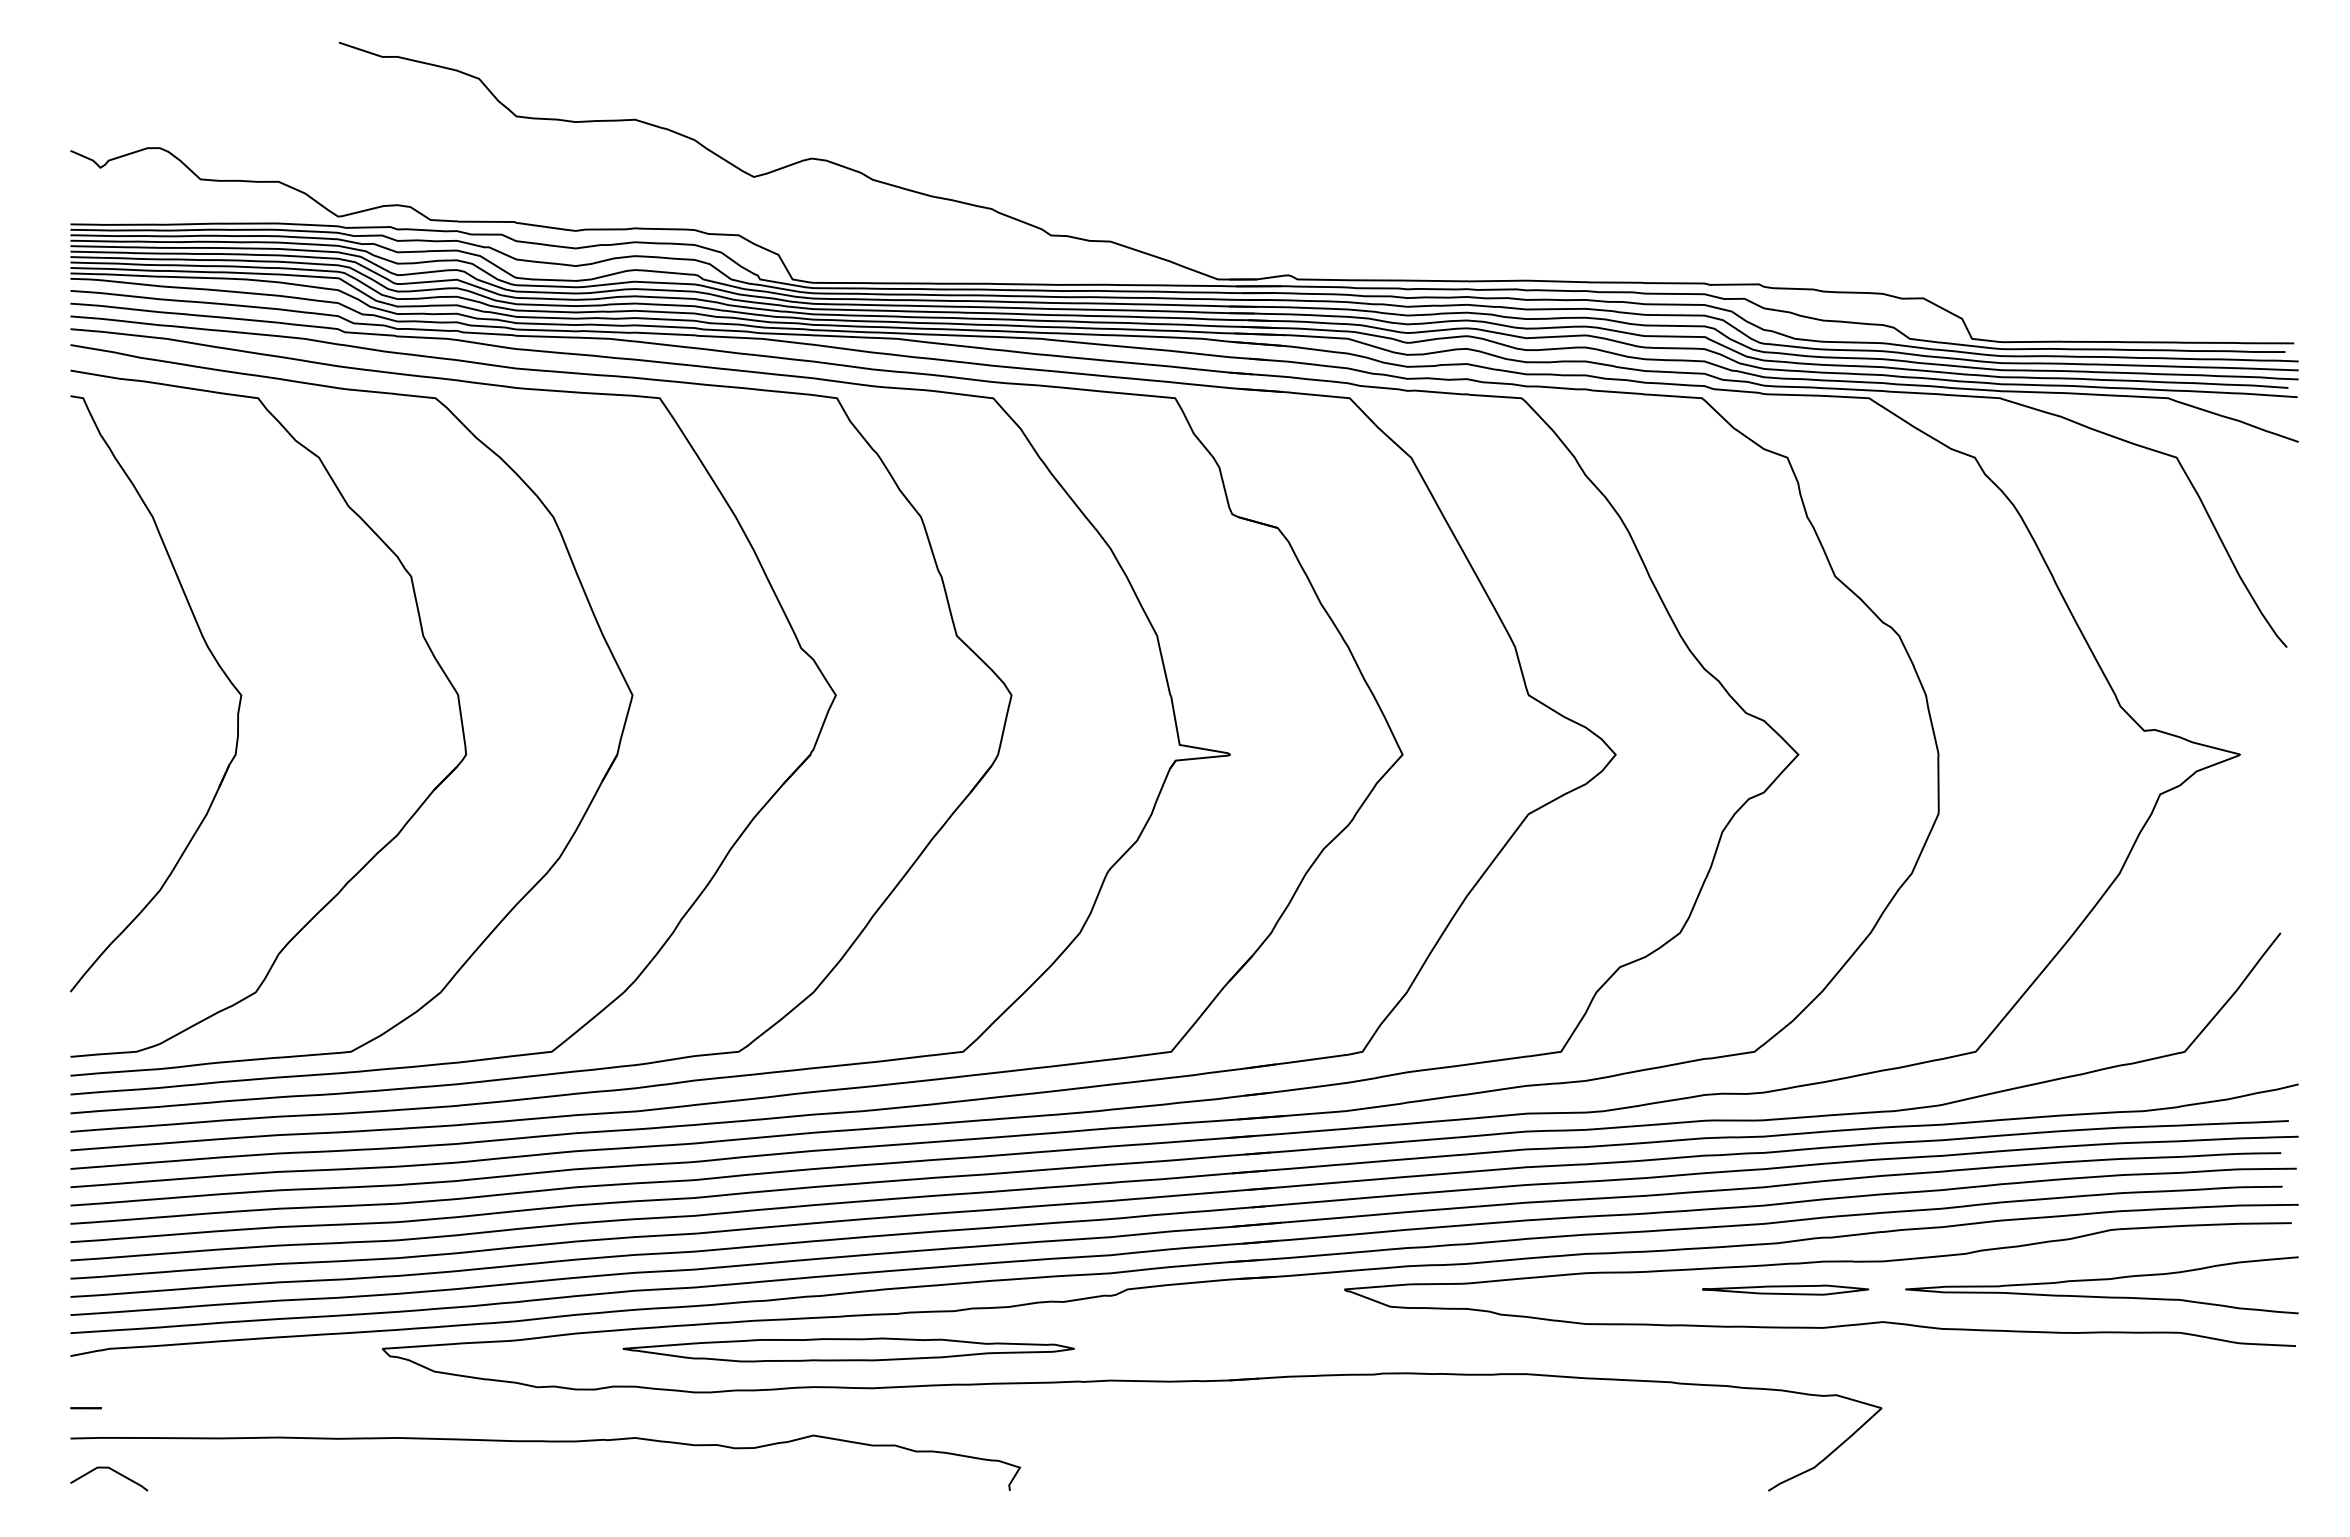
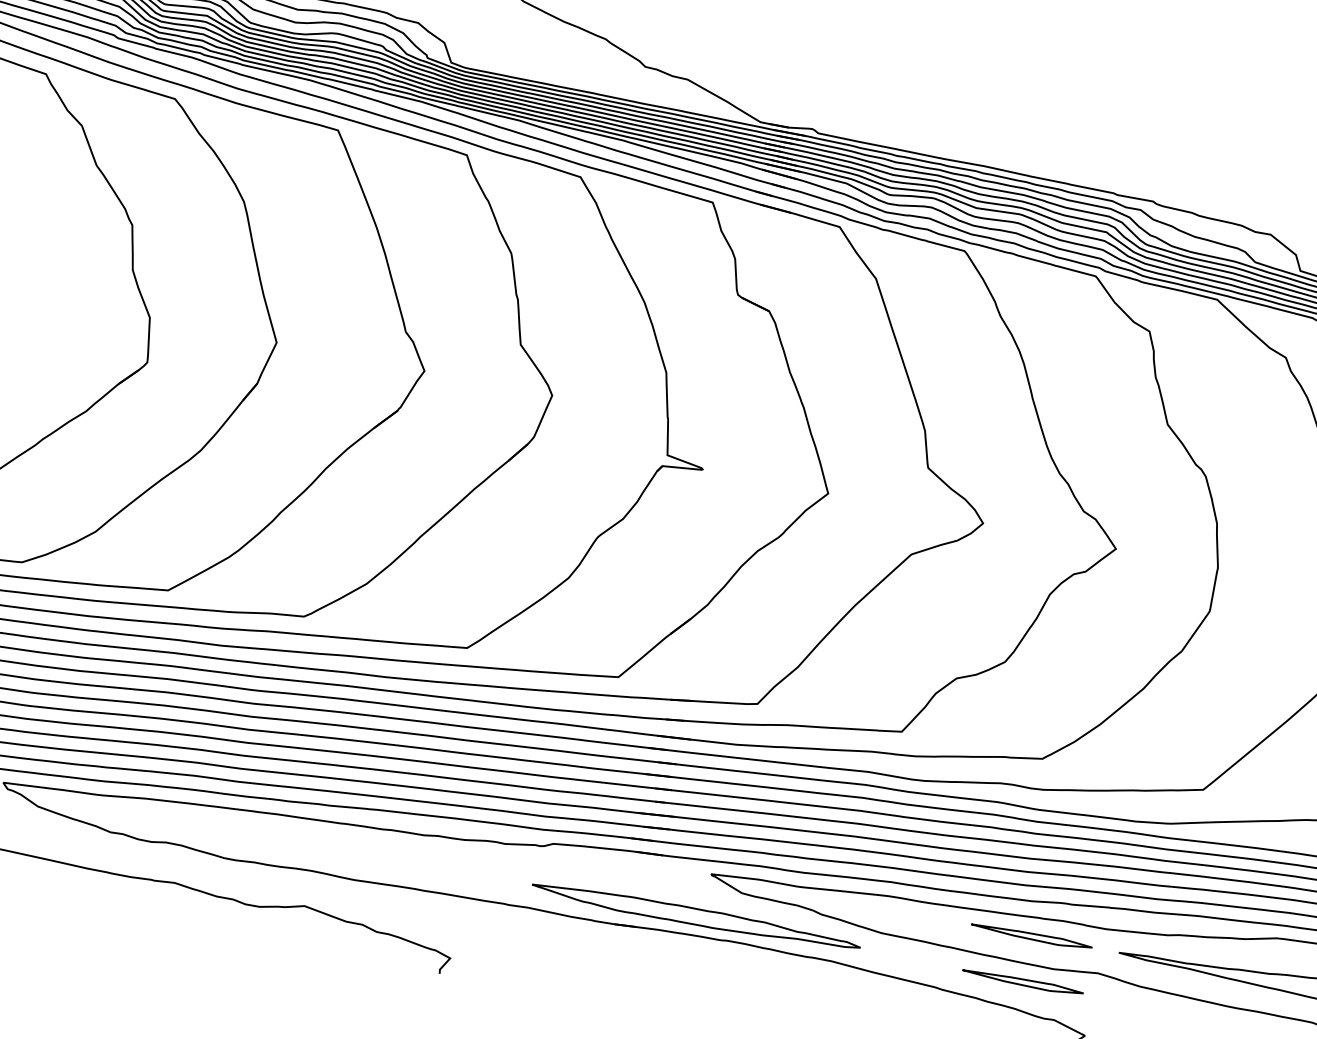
part: (848, 1349) -> (696, 916), moved
part: (1785, 1352) -> (1022, 981), added

